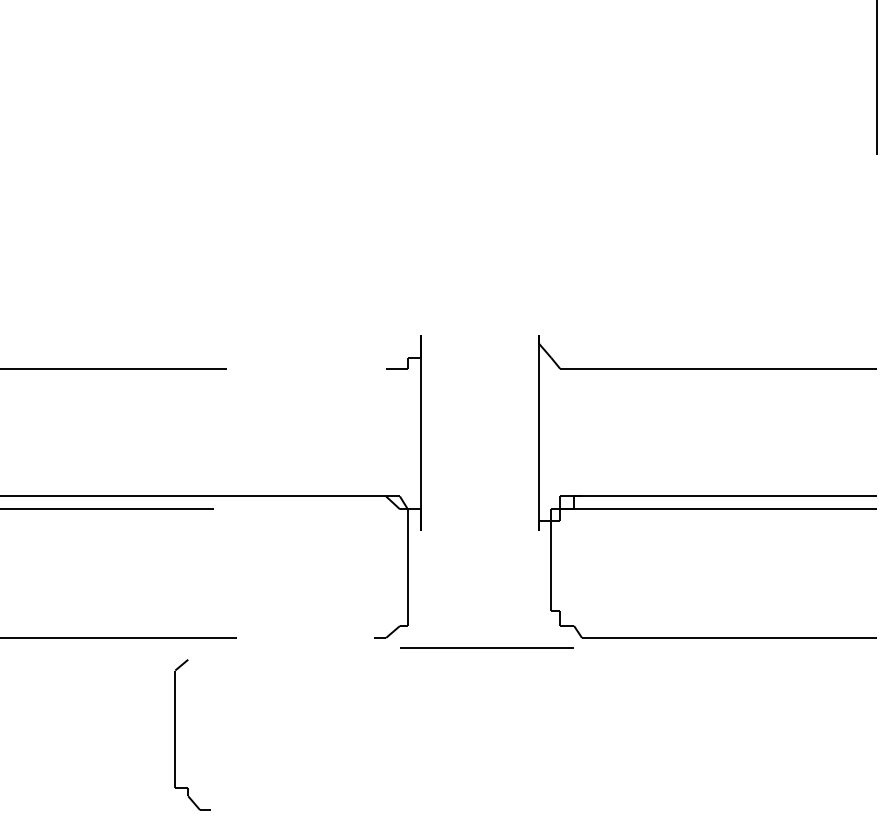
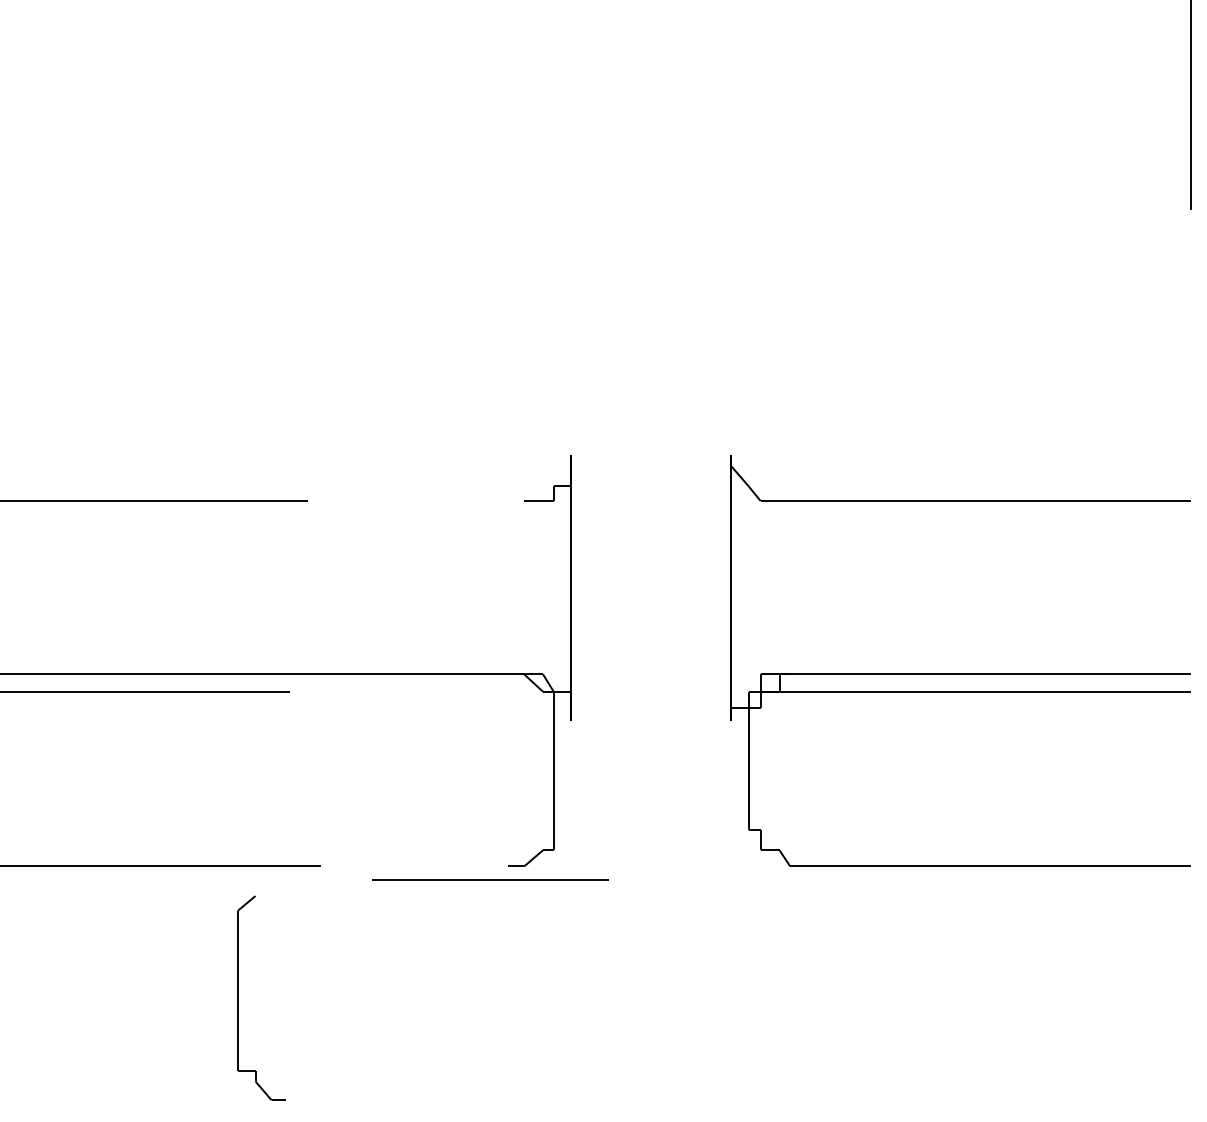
line: (487, 647) -> (490, 879), moved

